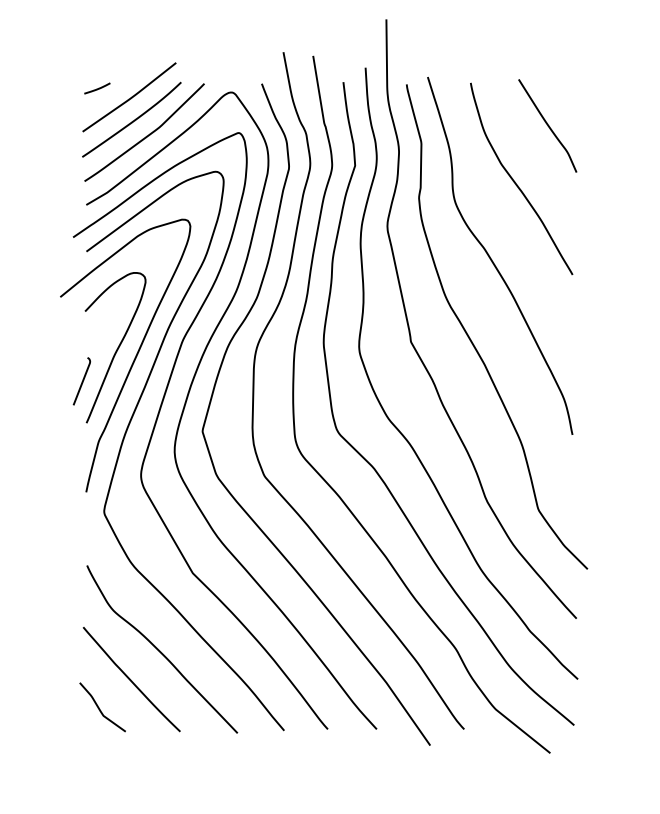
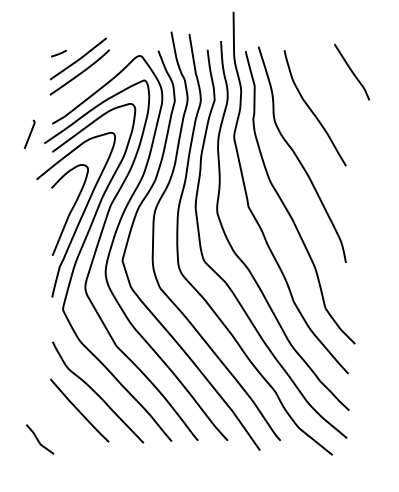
curve: (548, 124) -> (352, 71), moved
curve: (146, 134) -> (88, 81), removed
curve: (81, 381) -> (29, 134), moved
curve: (99, 707) -> (38, 439), moved

